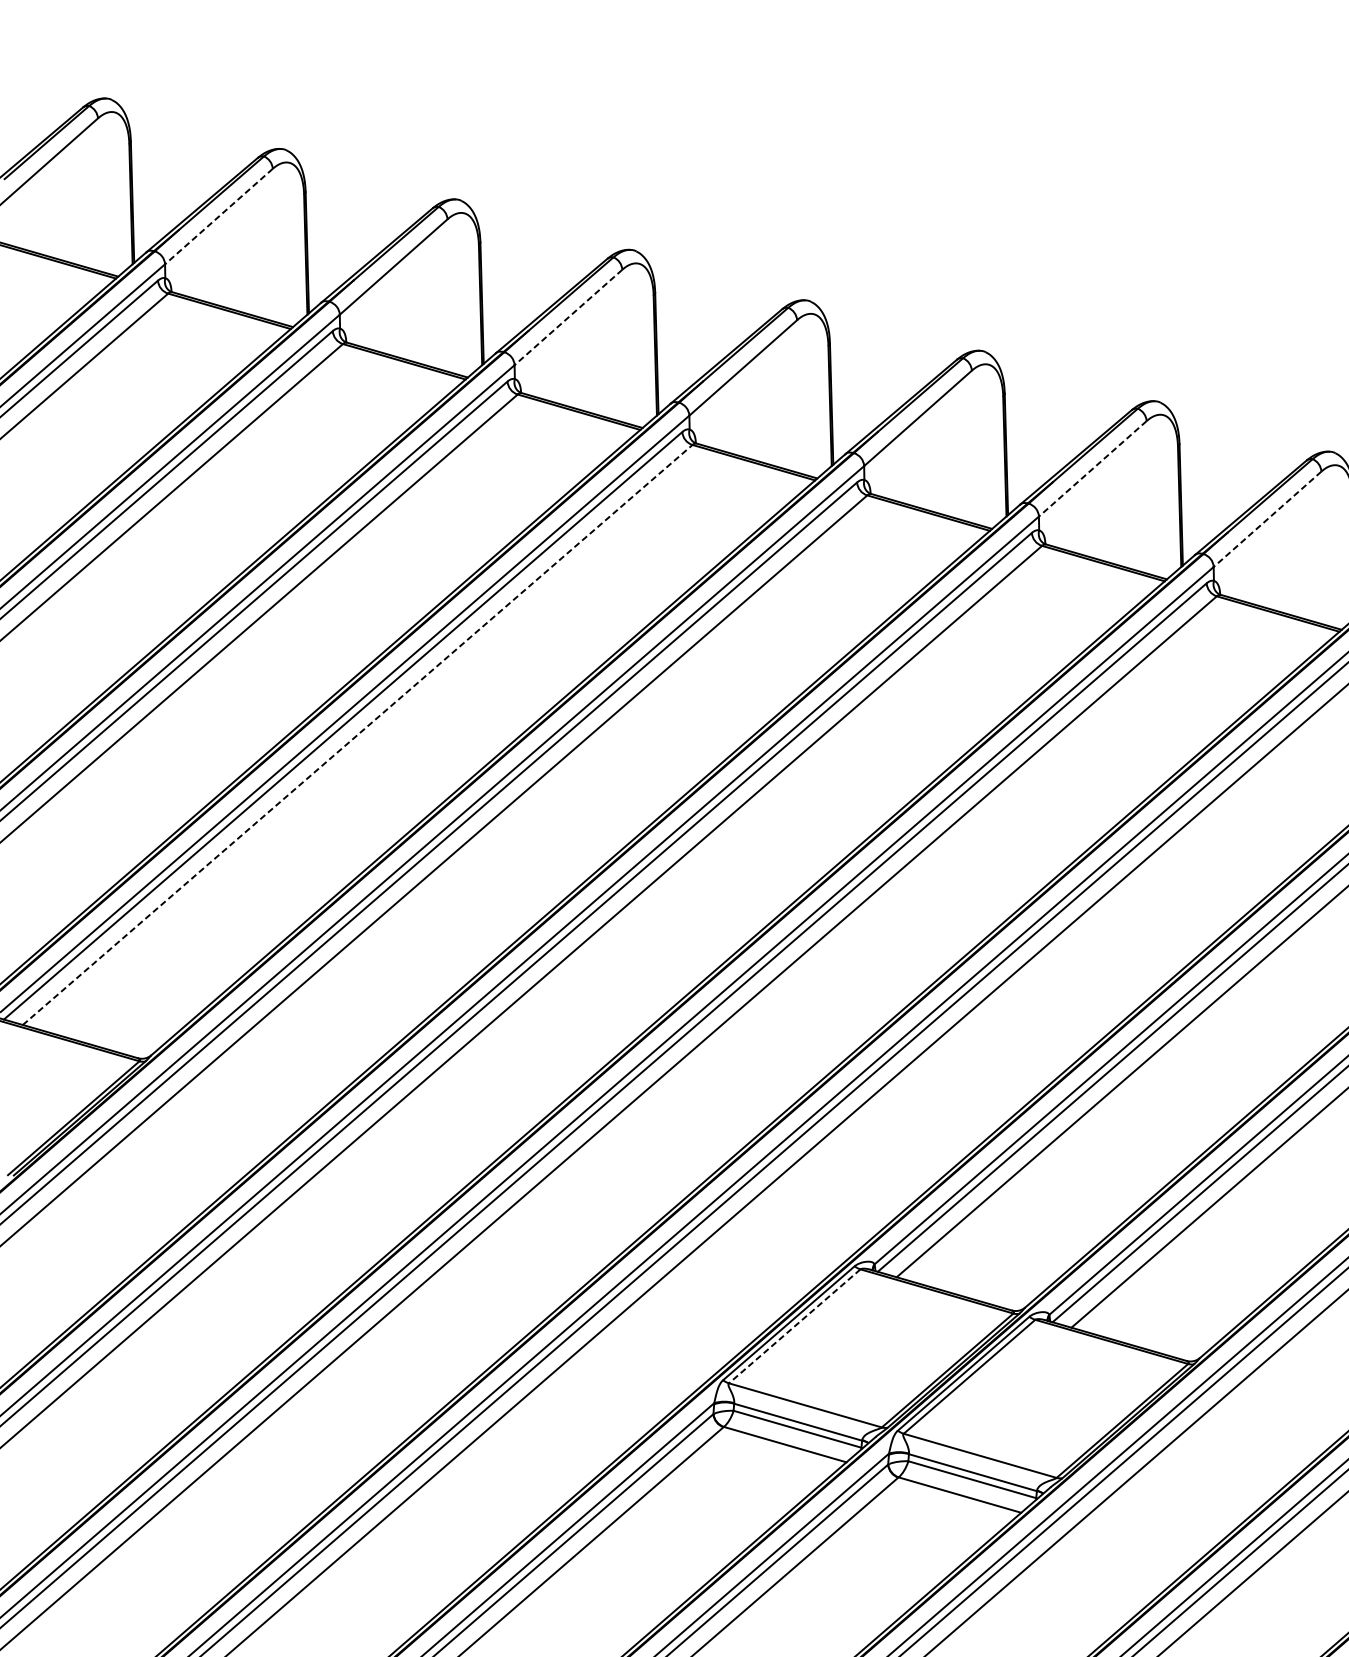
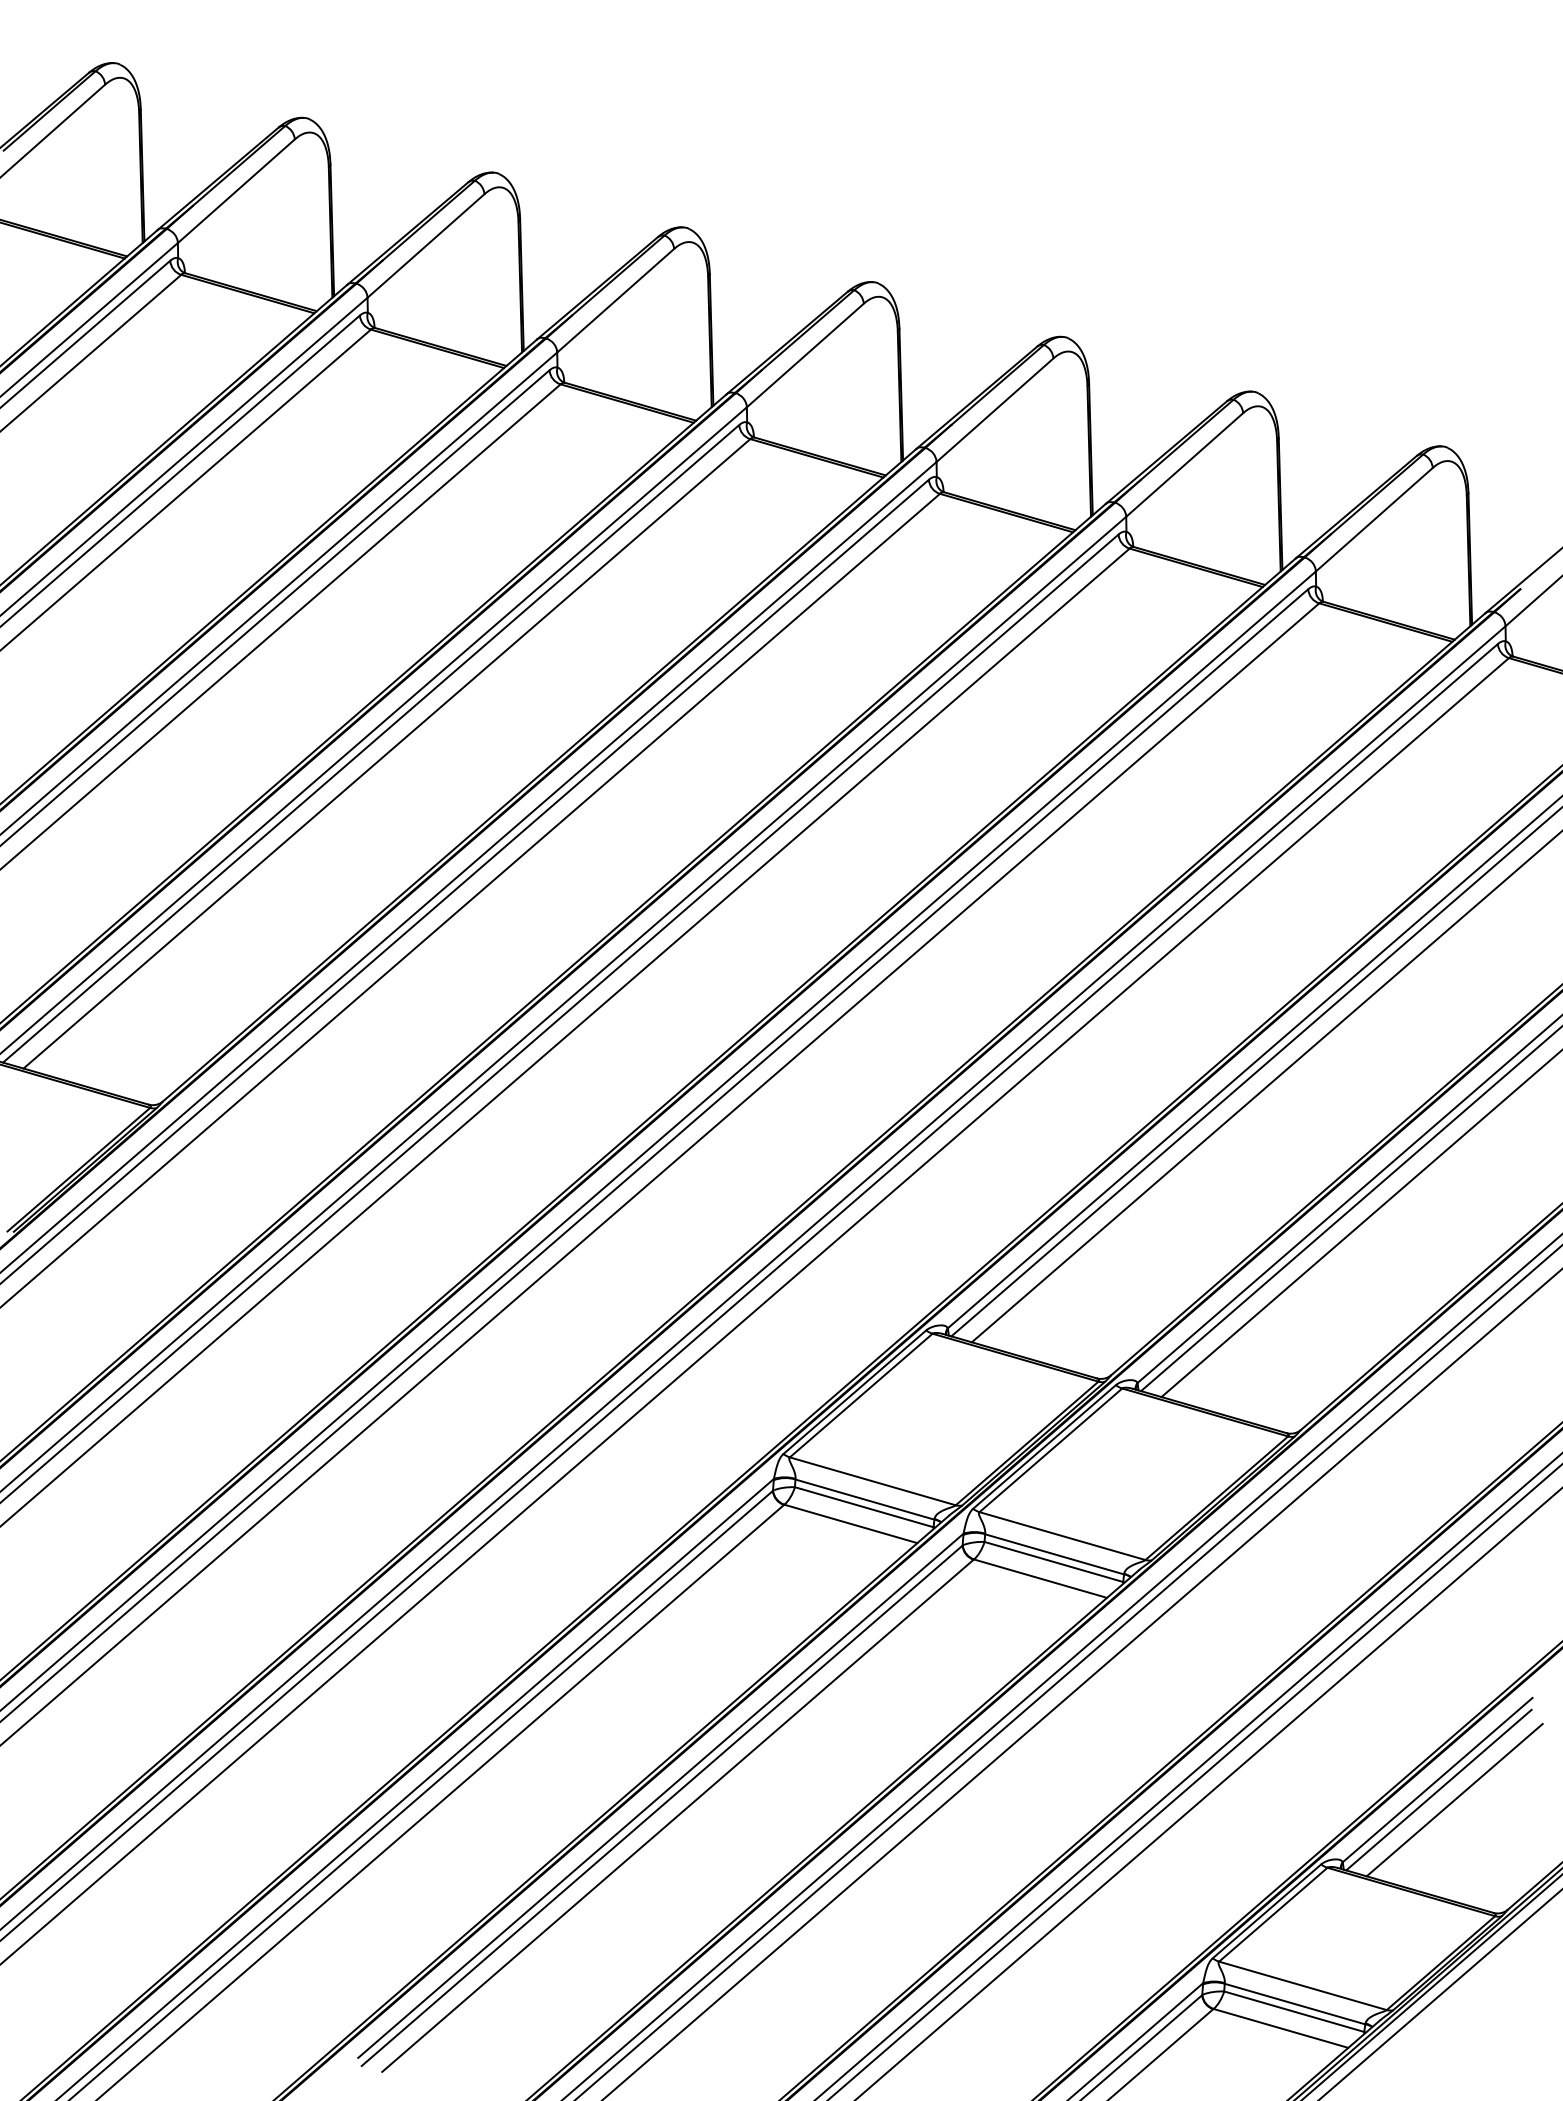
line: (219, 216) -> (236, 191), dashed -> solid
line: (568, 318) -> (615, 301), dashed -> solid
line: (1092, 469) -> (1184, 465), dashed -> solid
line: (1266, 519) -> (1373, 520), dashed -> solid
line: (357, 734) -> (386, 753), dashed -> solid
line: (794, 1326) -> (860, 1395), dashed -> solid

